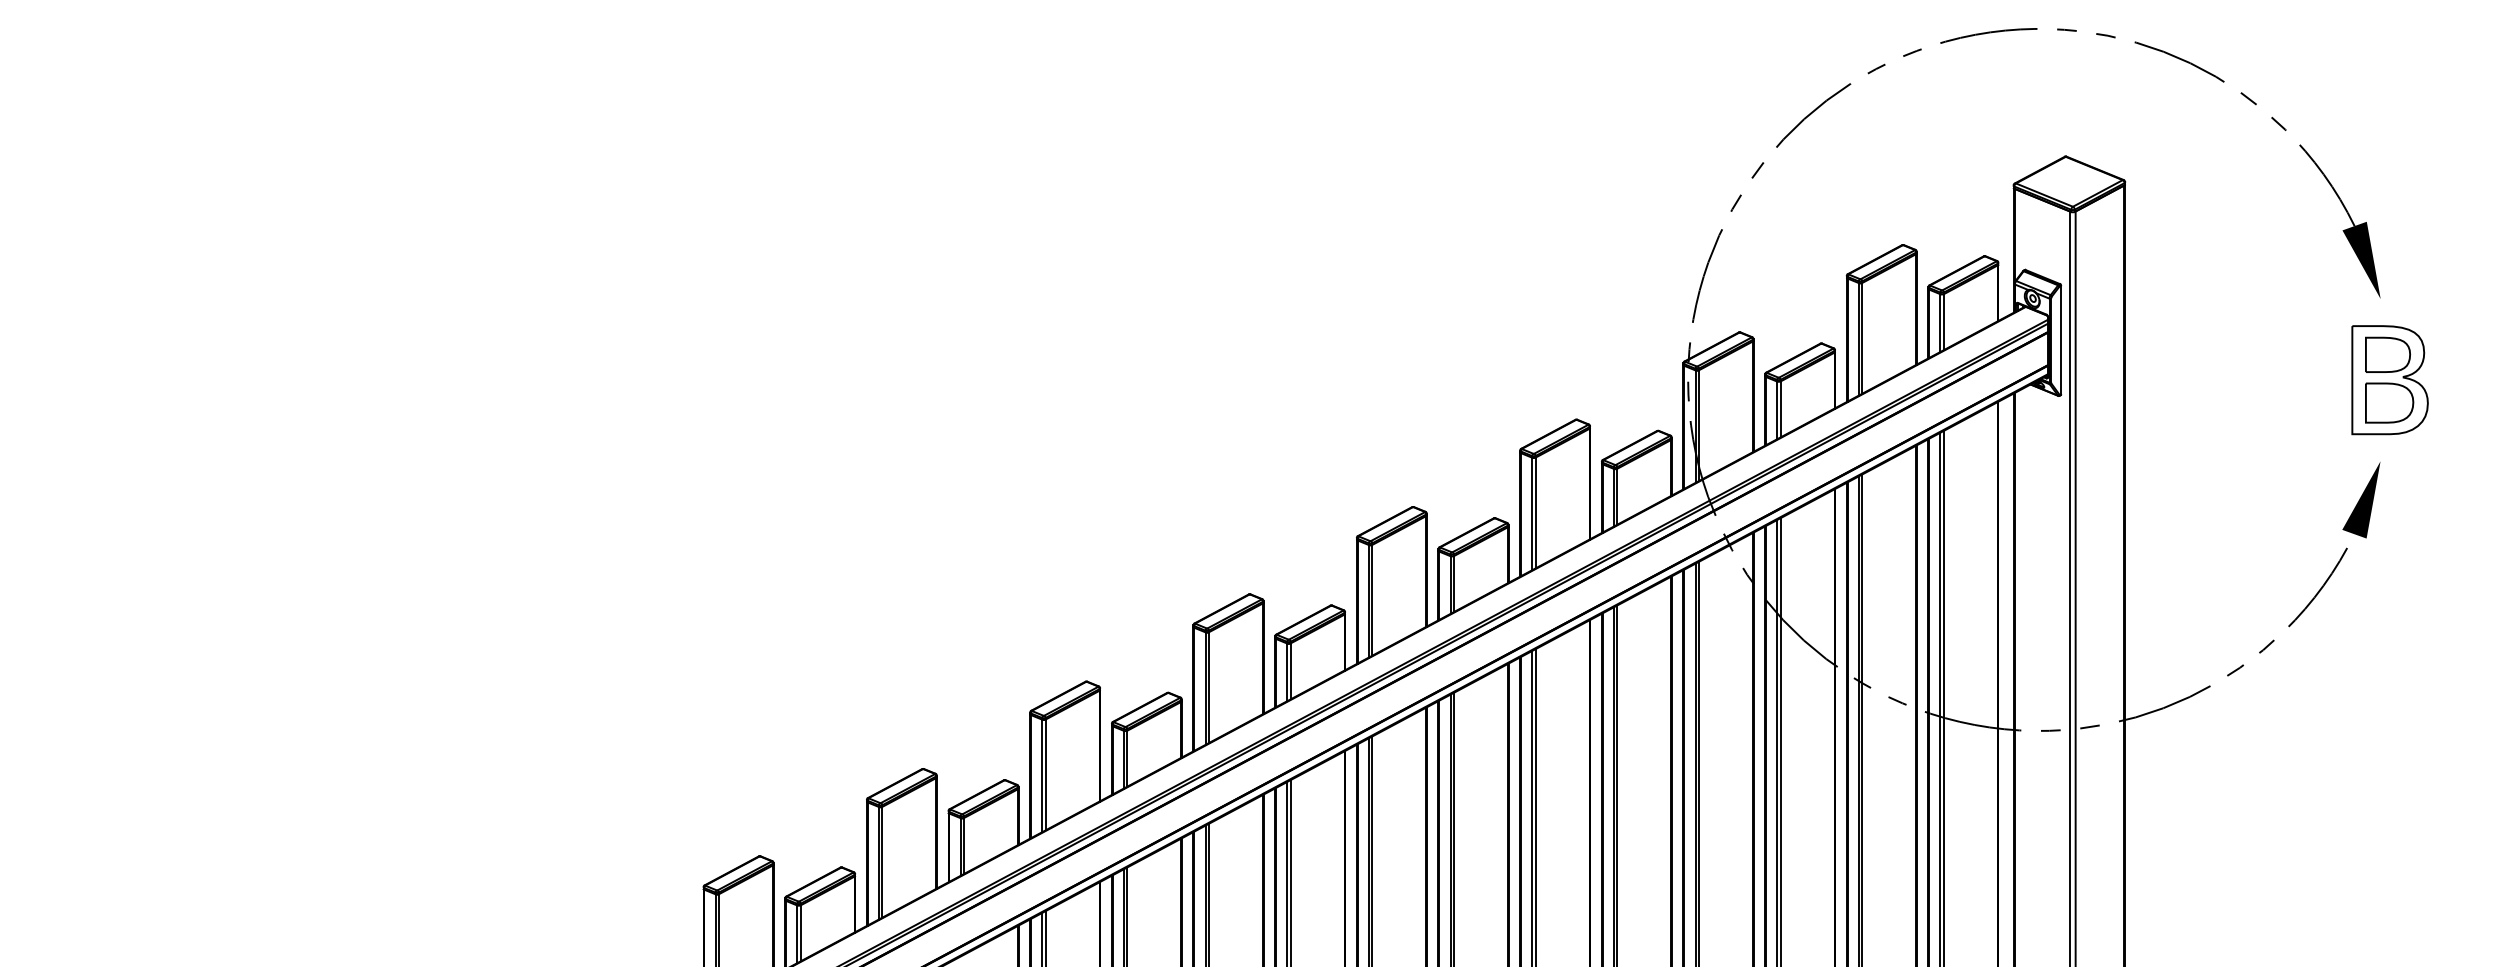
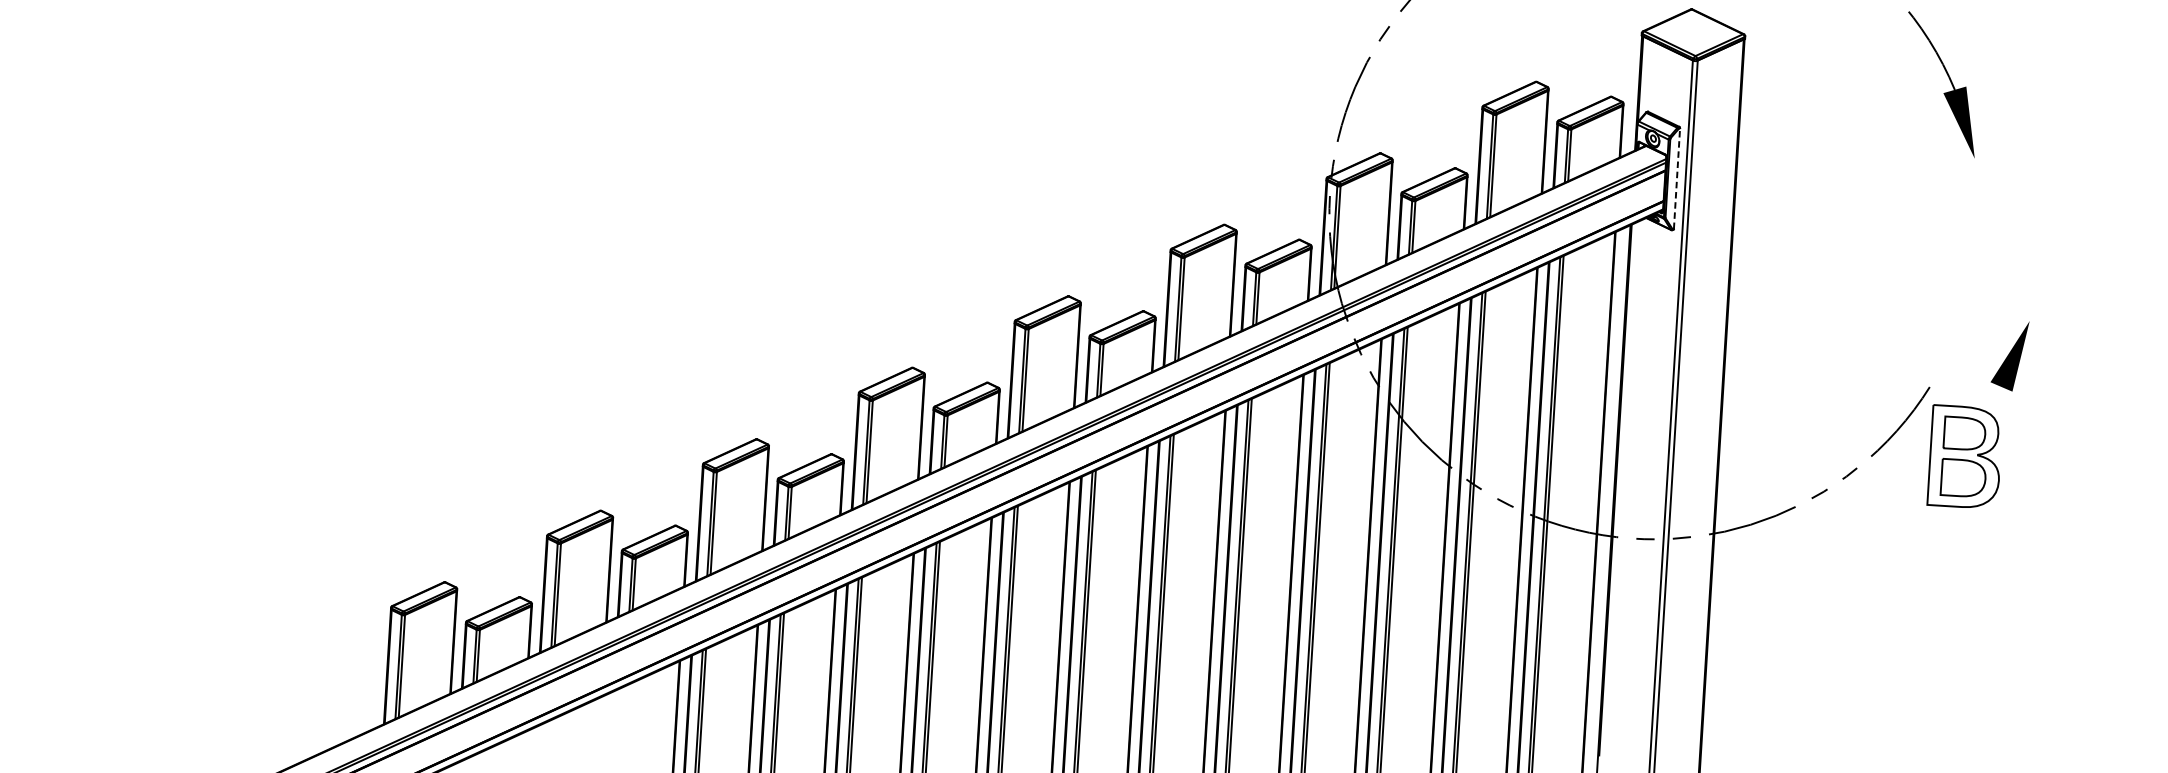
line: (2061, 339) -> (1677, 178), solid -> dashed
part: (2389, 380) -> (1964, 457), moved
part: (2361, 500) -> (2009, 356), moved

